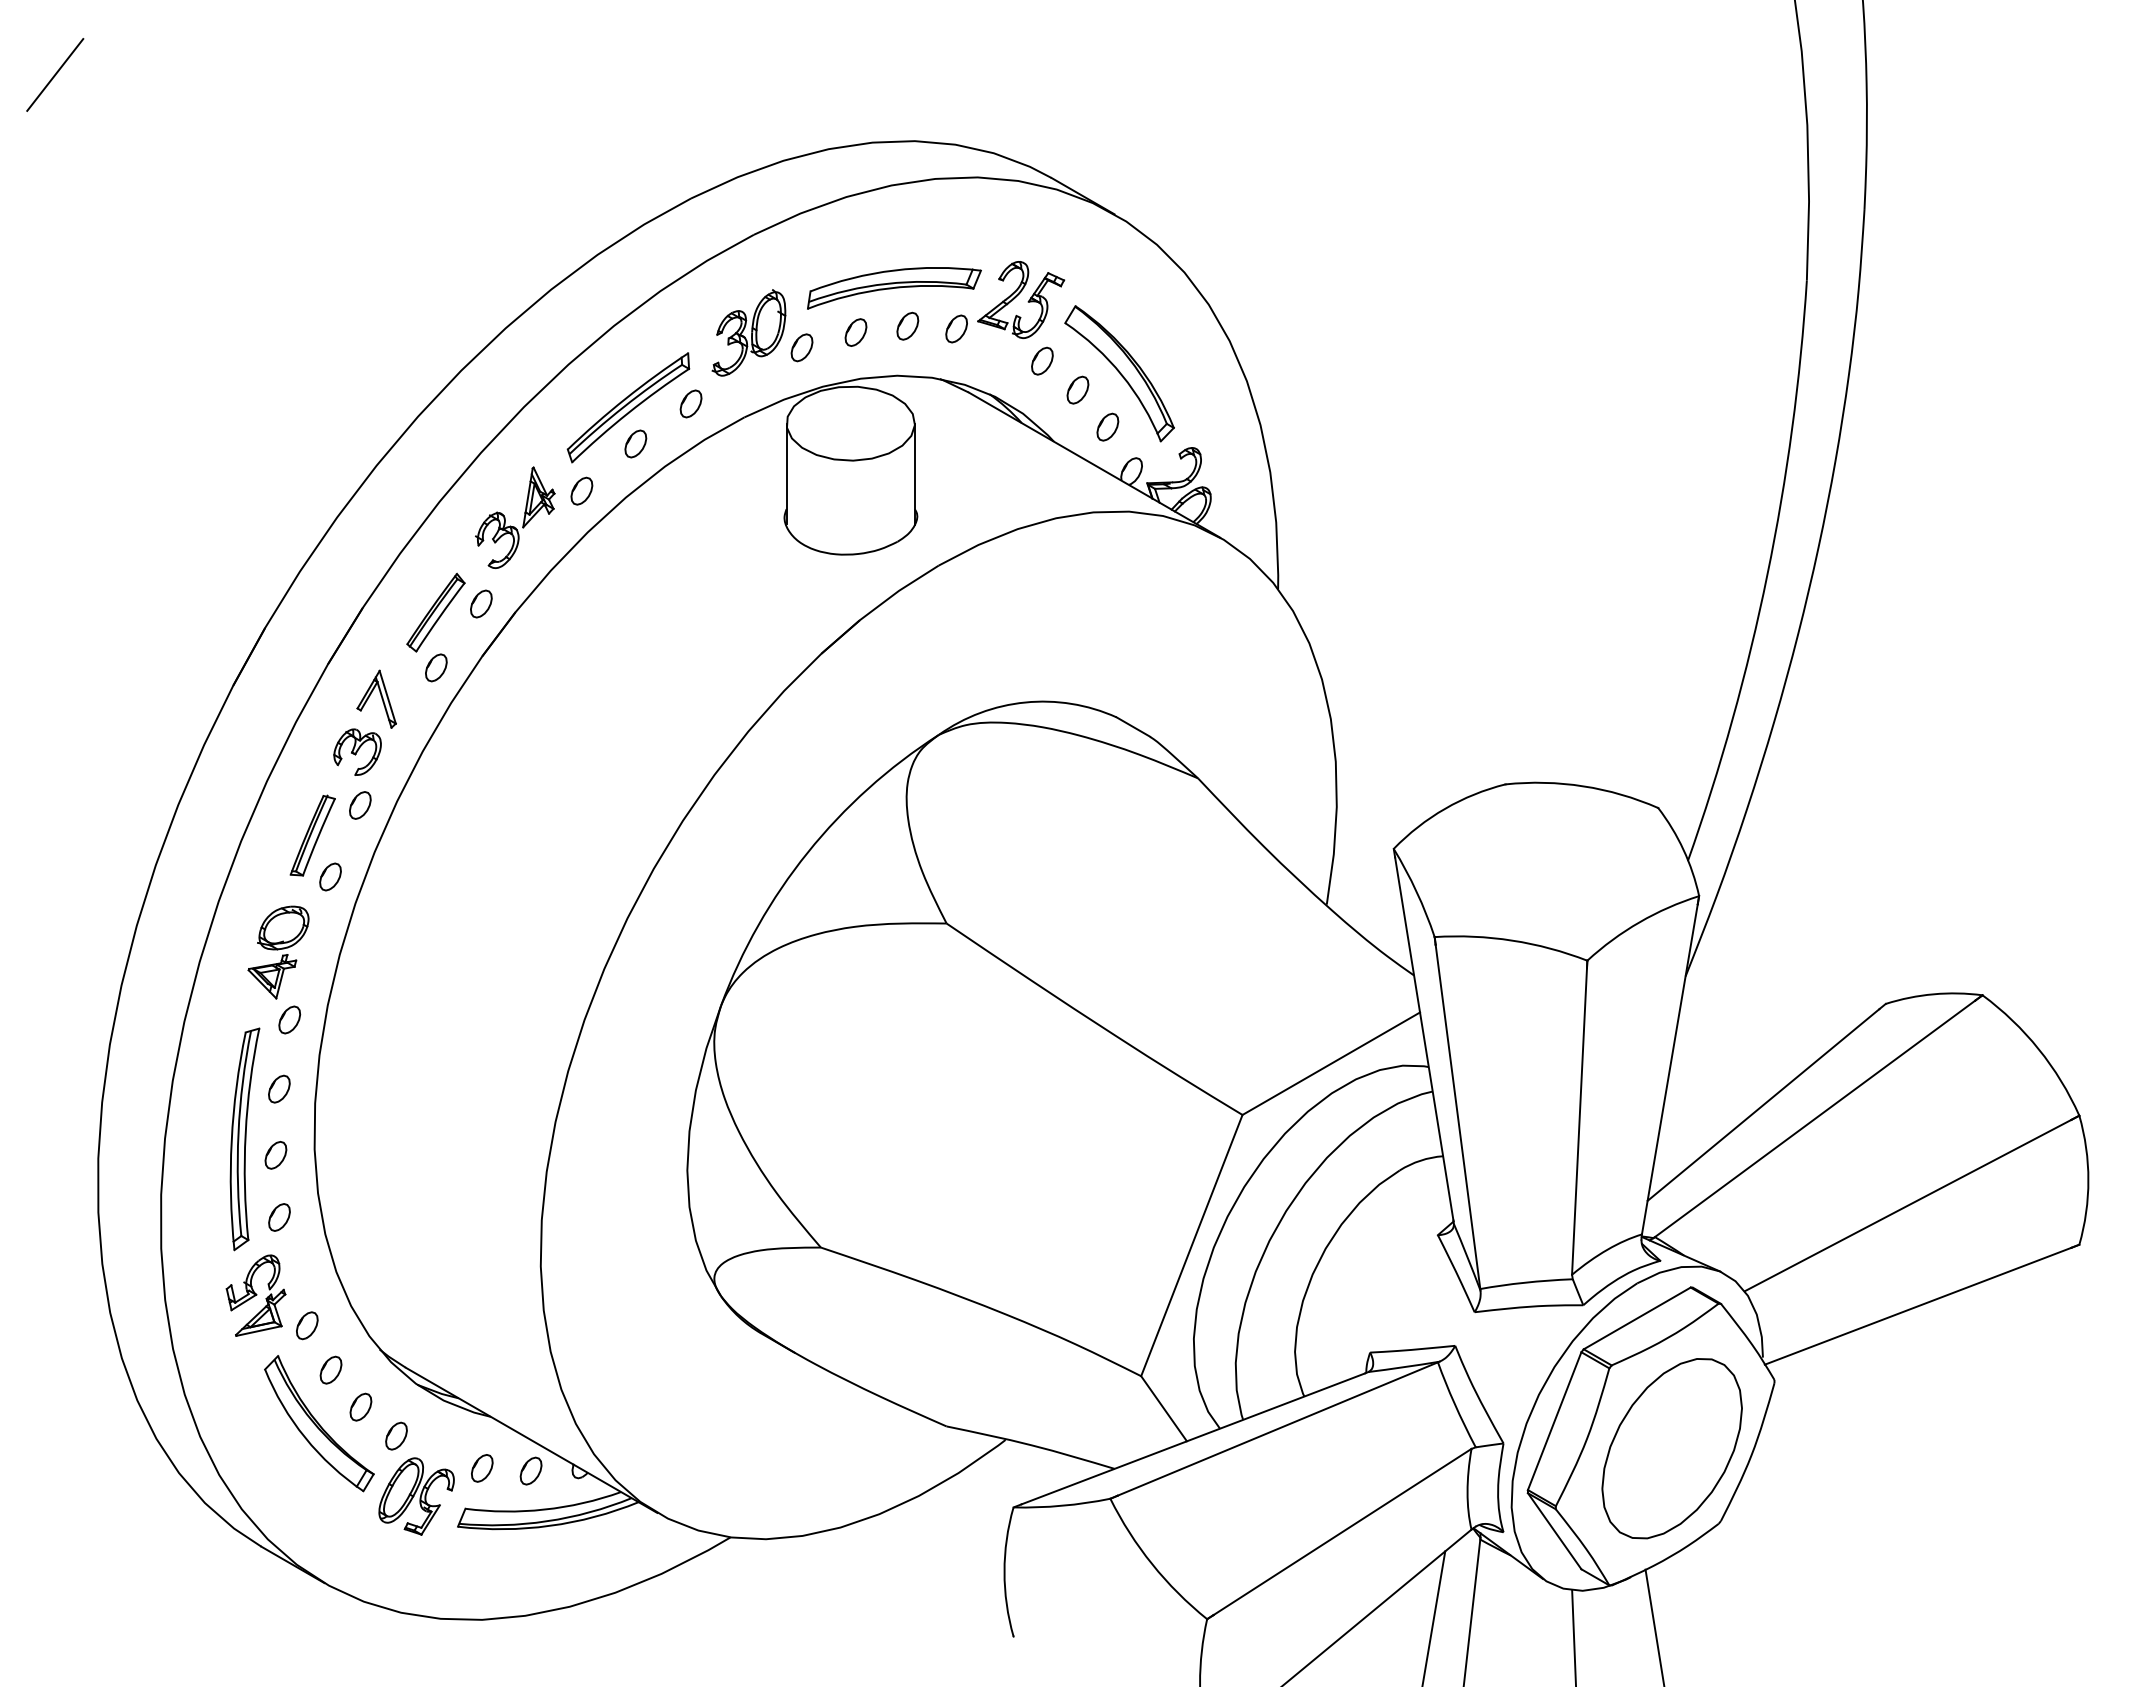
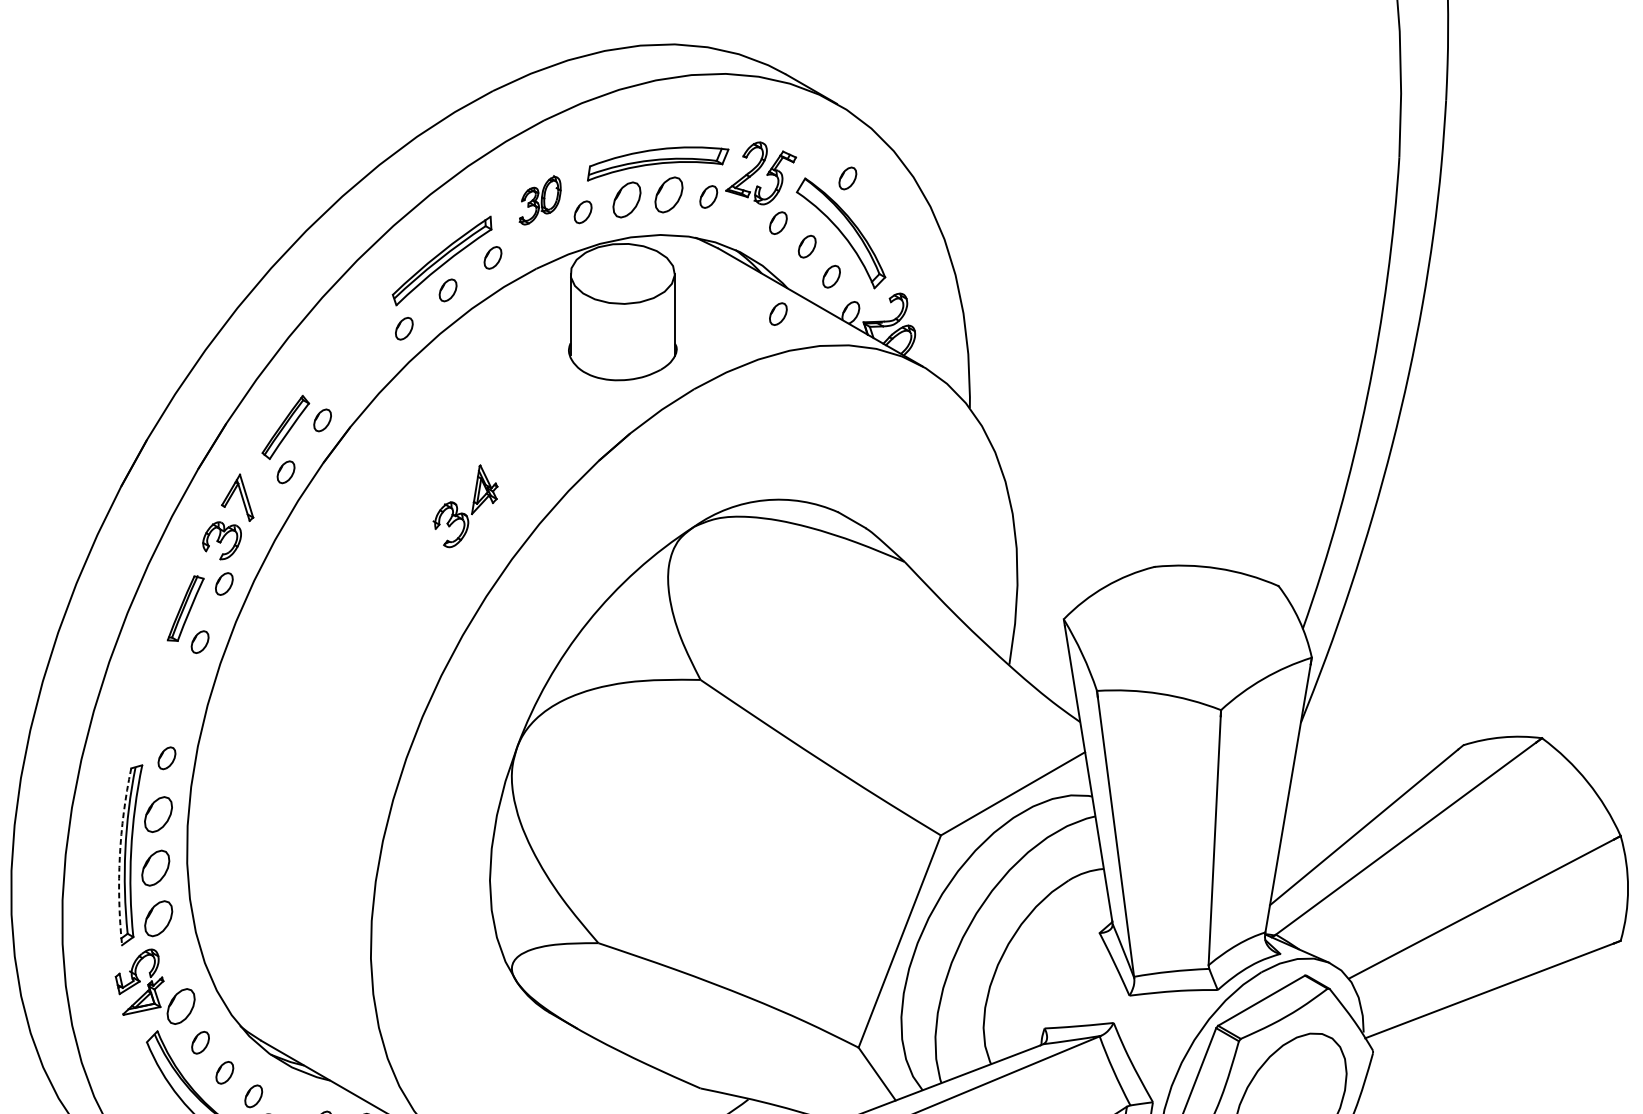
part: (1127, 305) -> (847, 177), added
part: (907, 325) -> (668, 194), size x1.6
part: (748, 332) -> (539, 199), size x0.7
part: (855, 332) -> (626, 199), size x1.6
part: (1042, 472) -> (778, 313), added
part: (523, 517) -> (472, 506), moved
part: (278, 952) -> (157, 703), removed
part: (279, 1088) -> (158, 813), size x1.6
arc: (231, 1140) -> (119, 856), solid -> dashed
part: (275, 1155) -> (155, 868), size x1.6
part: (279, 1217) -> (158, 918), size x1.6
part: (307, 1325) -> (181, 1006), size x1.6

